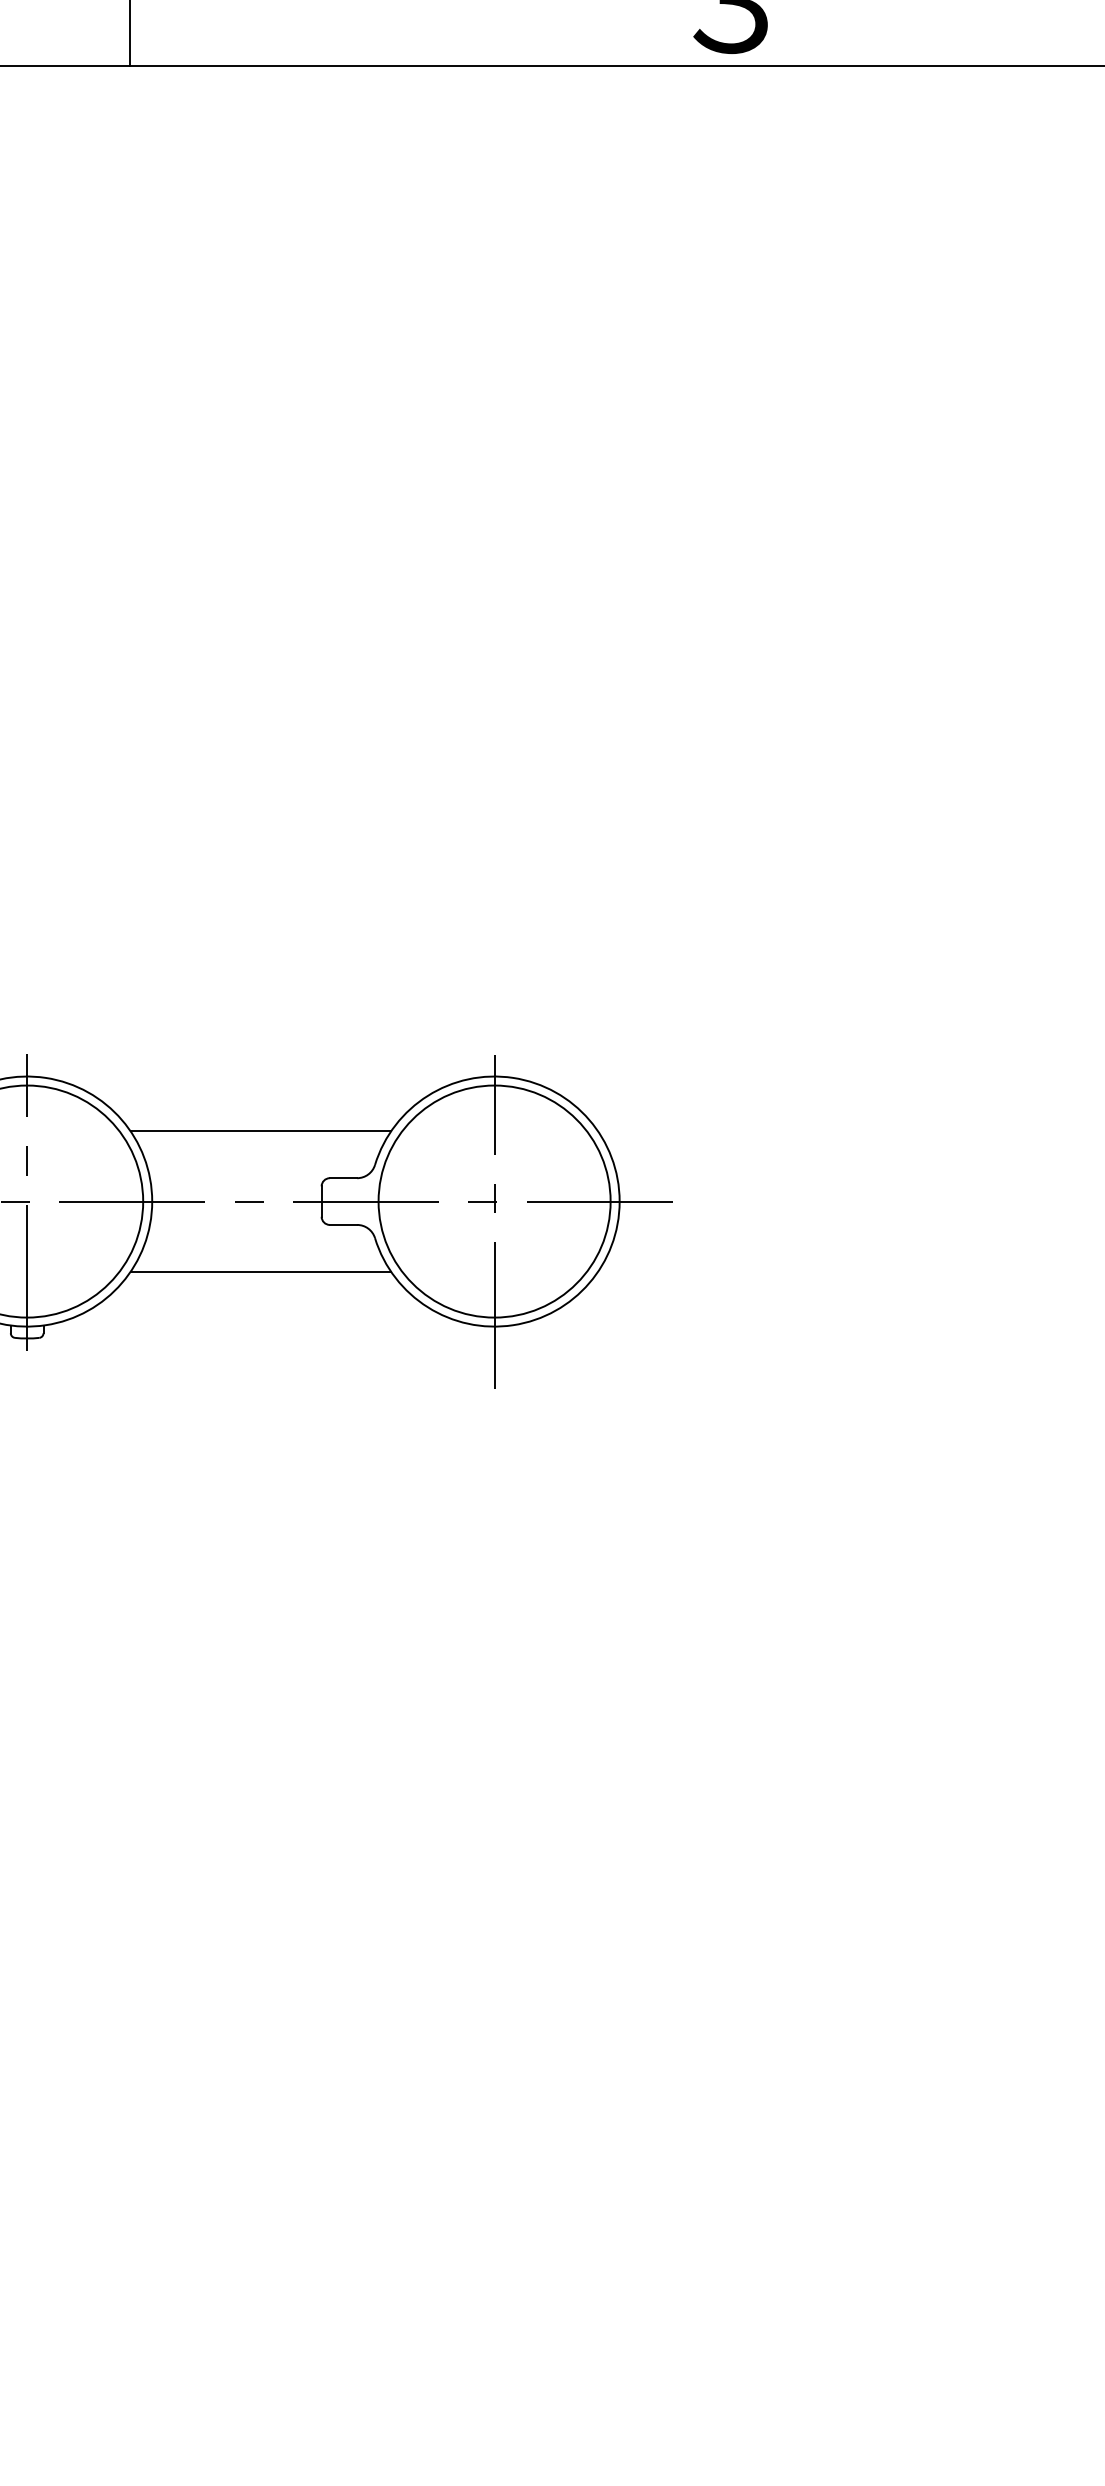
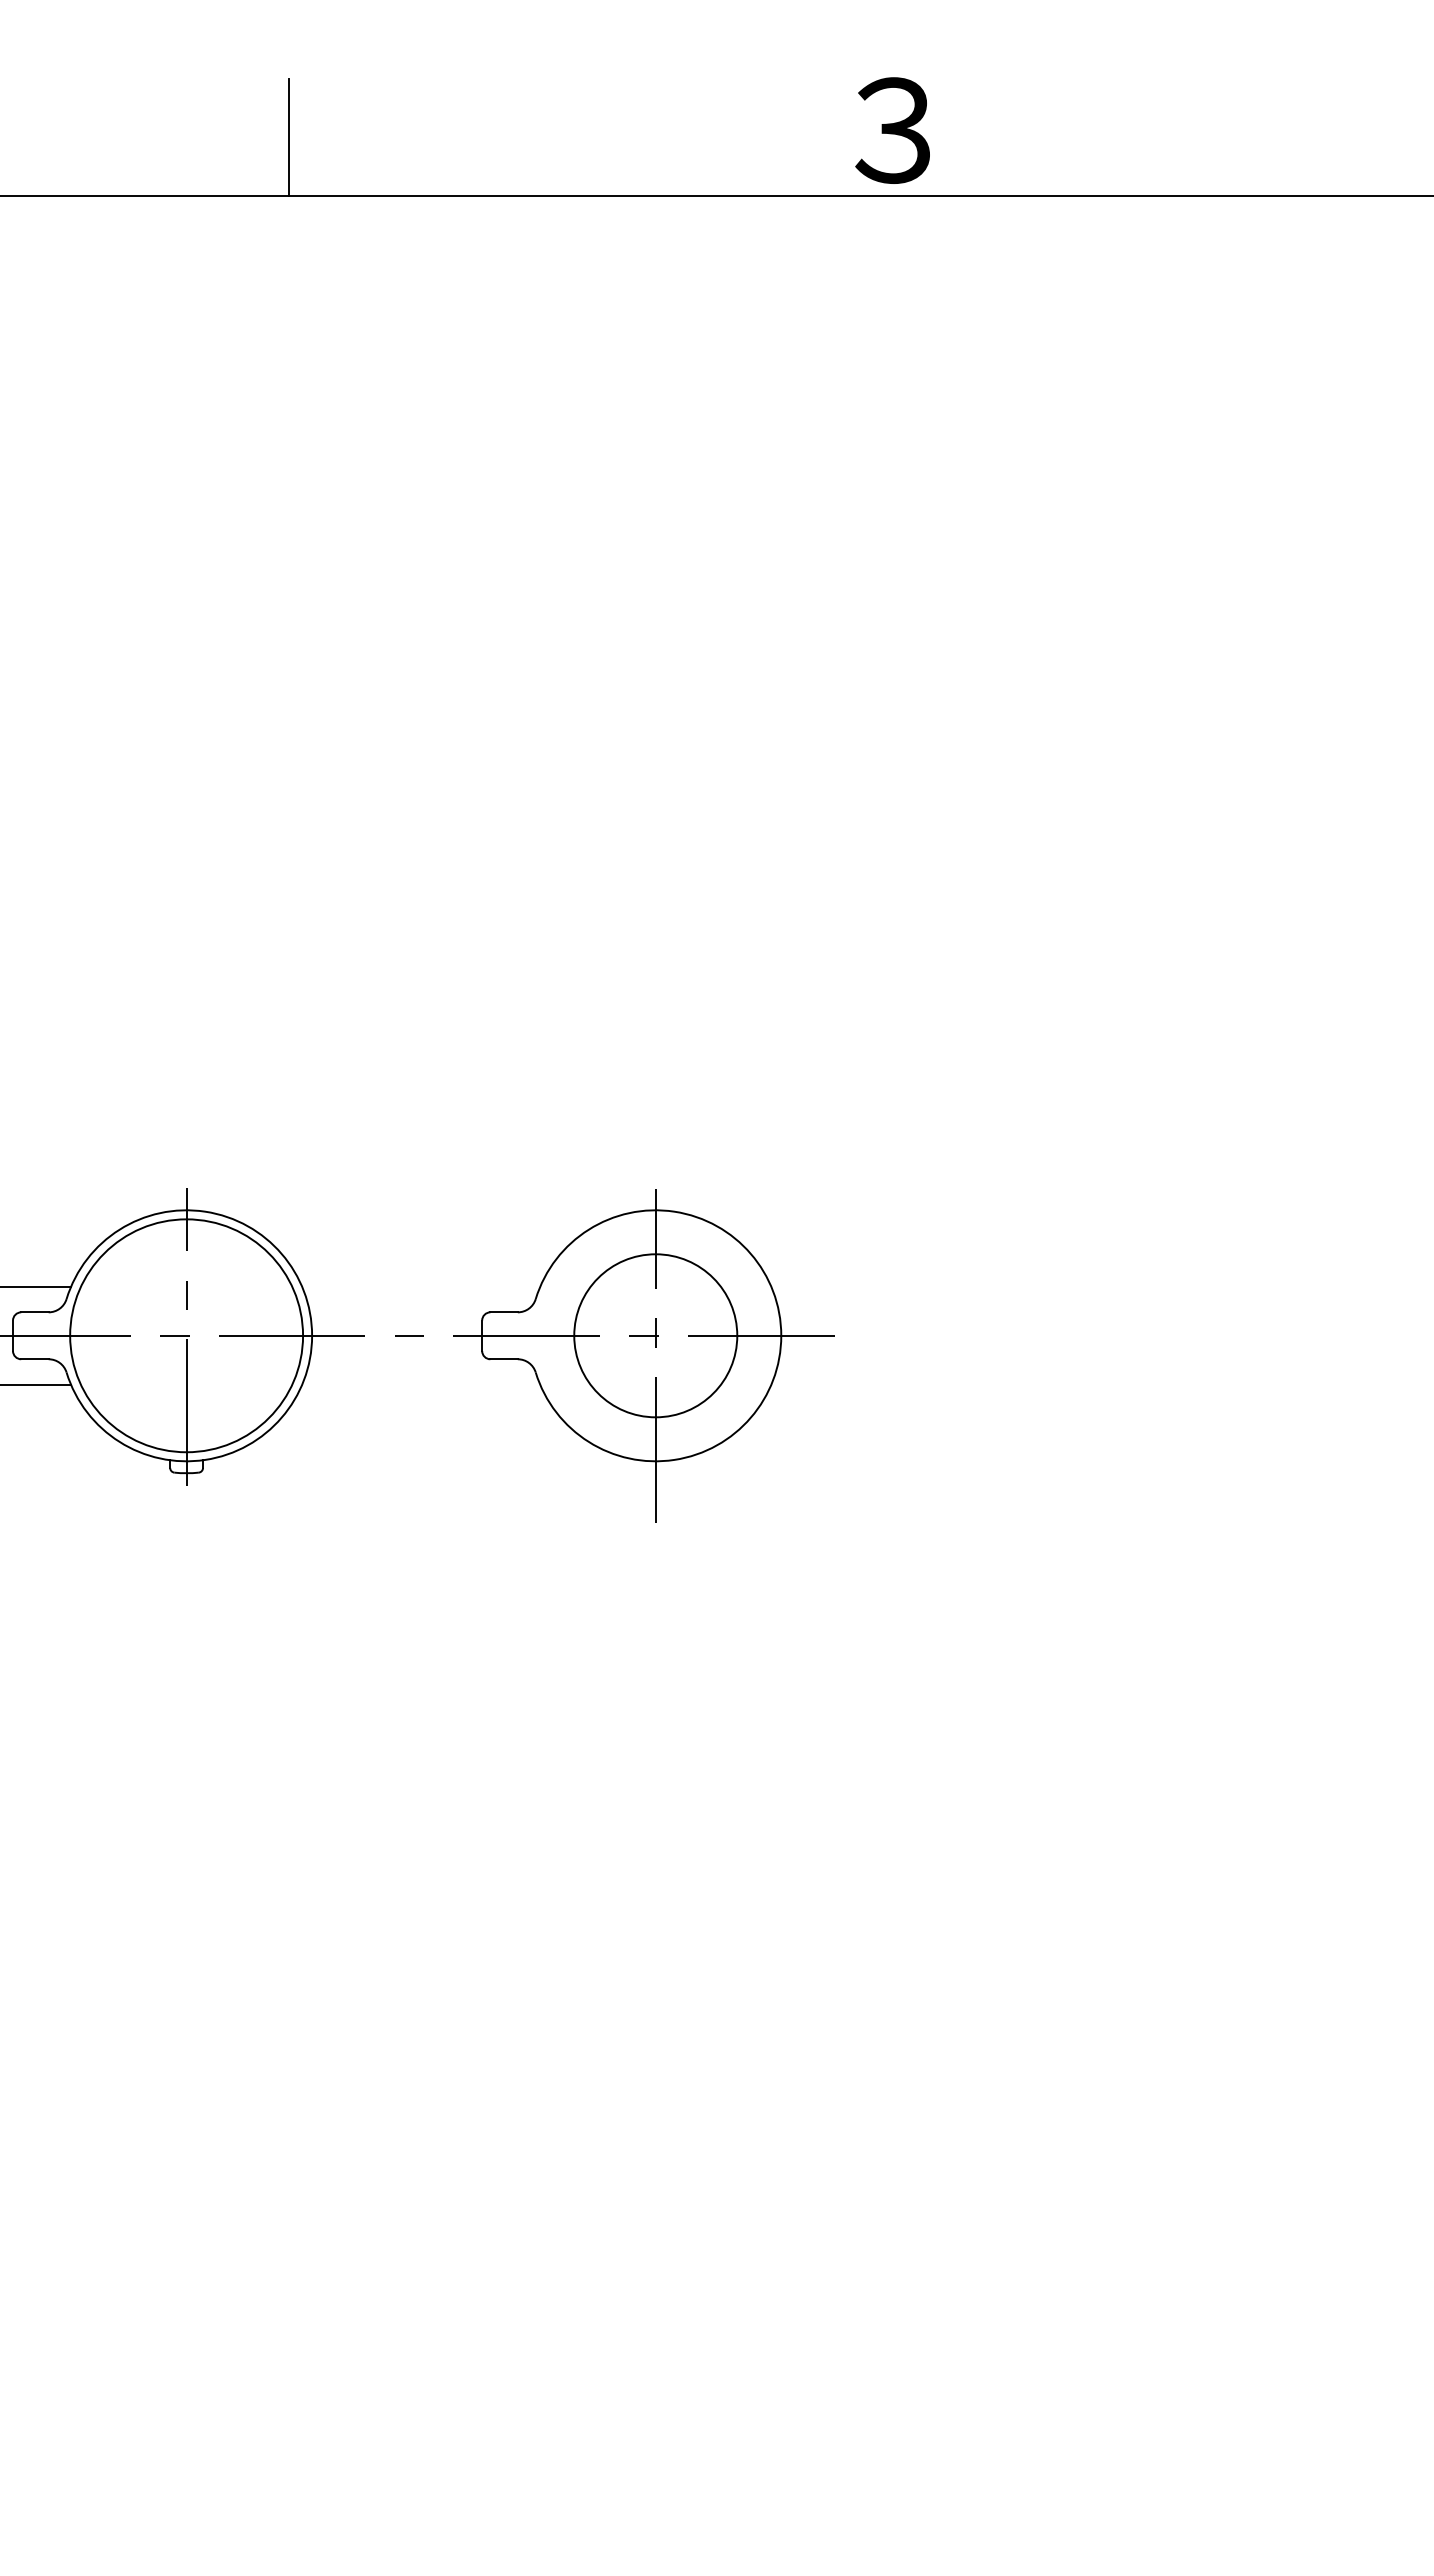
line: (260, 1131) -> (420, 1265), removed
circle: (494, 1201) -> (655, 1335), size x0.7
line: (260, 1272) -> (420, 1406), removed

